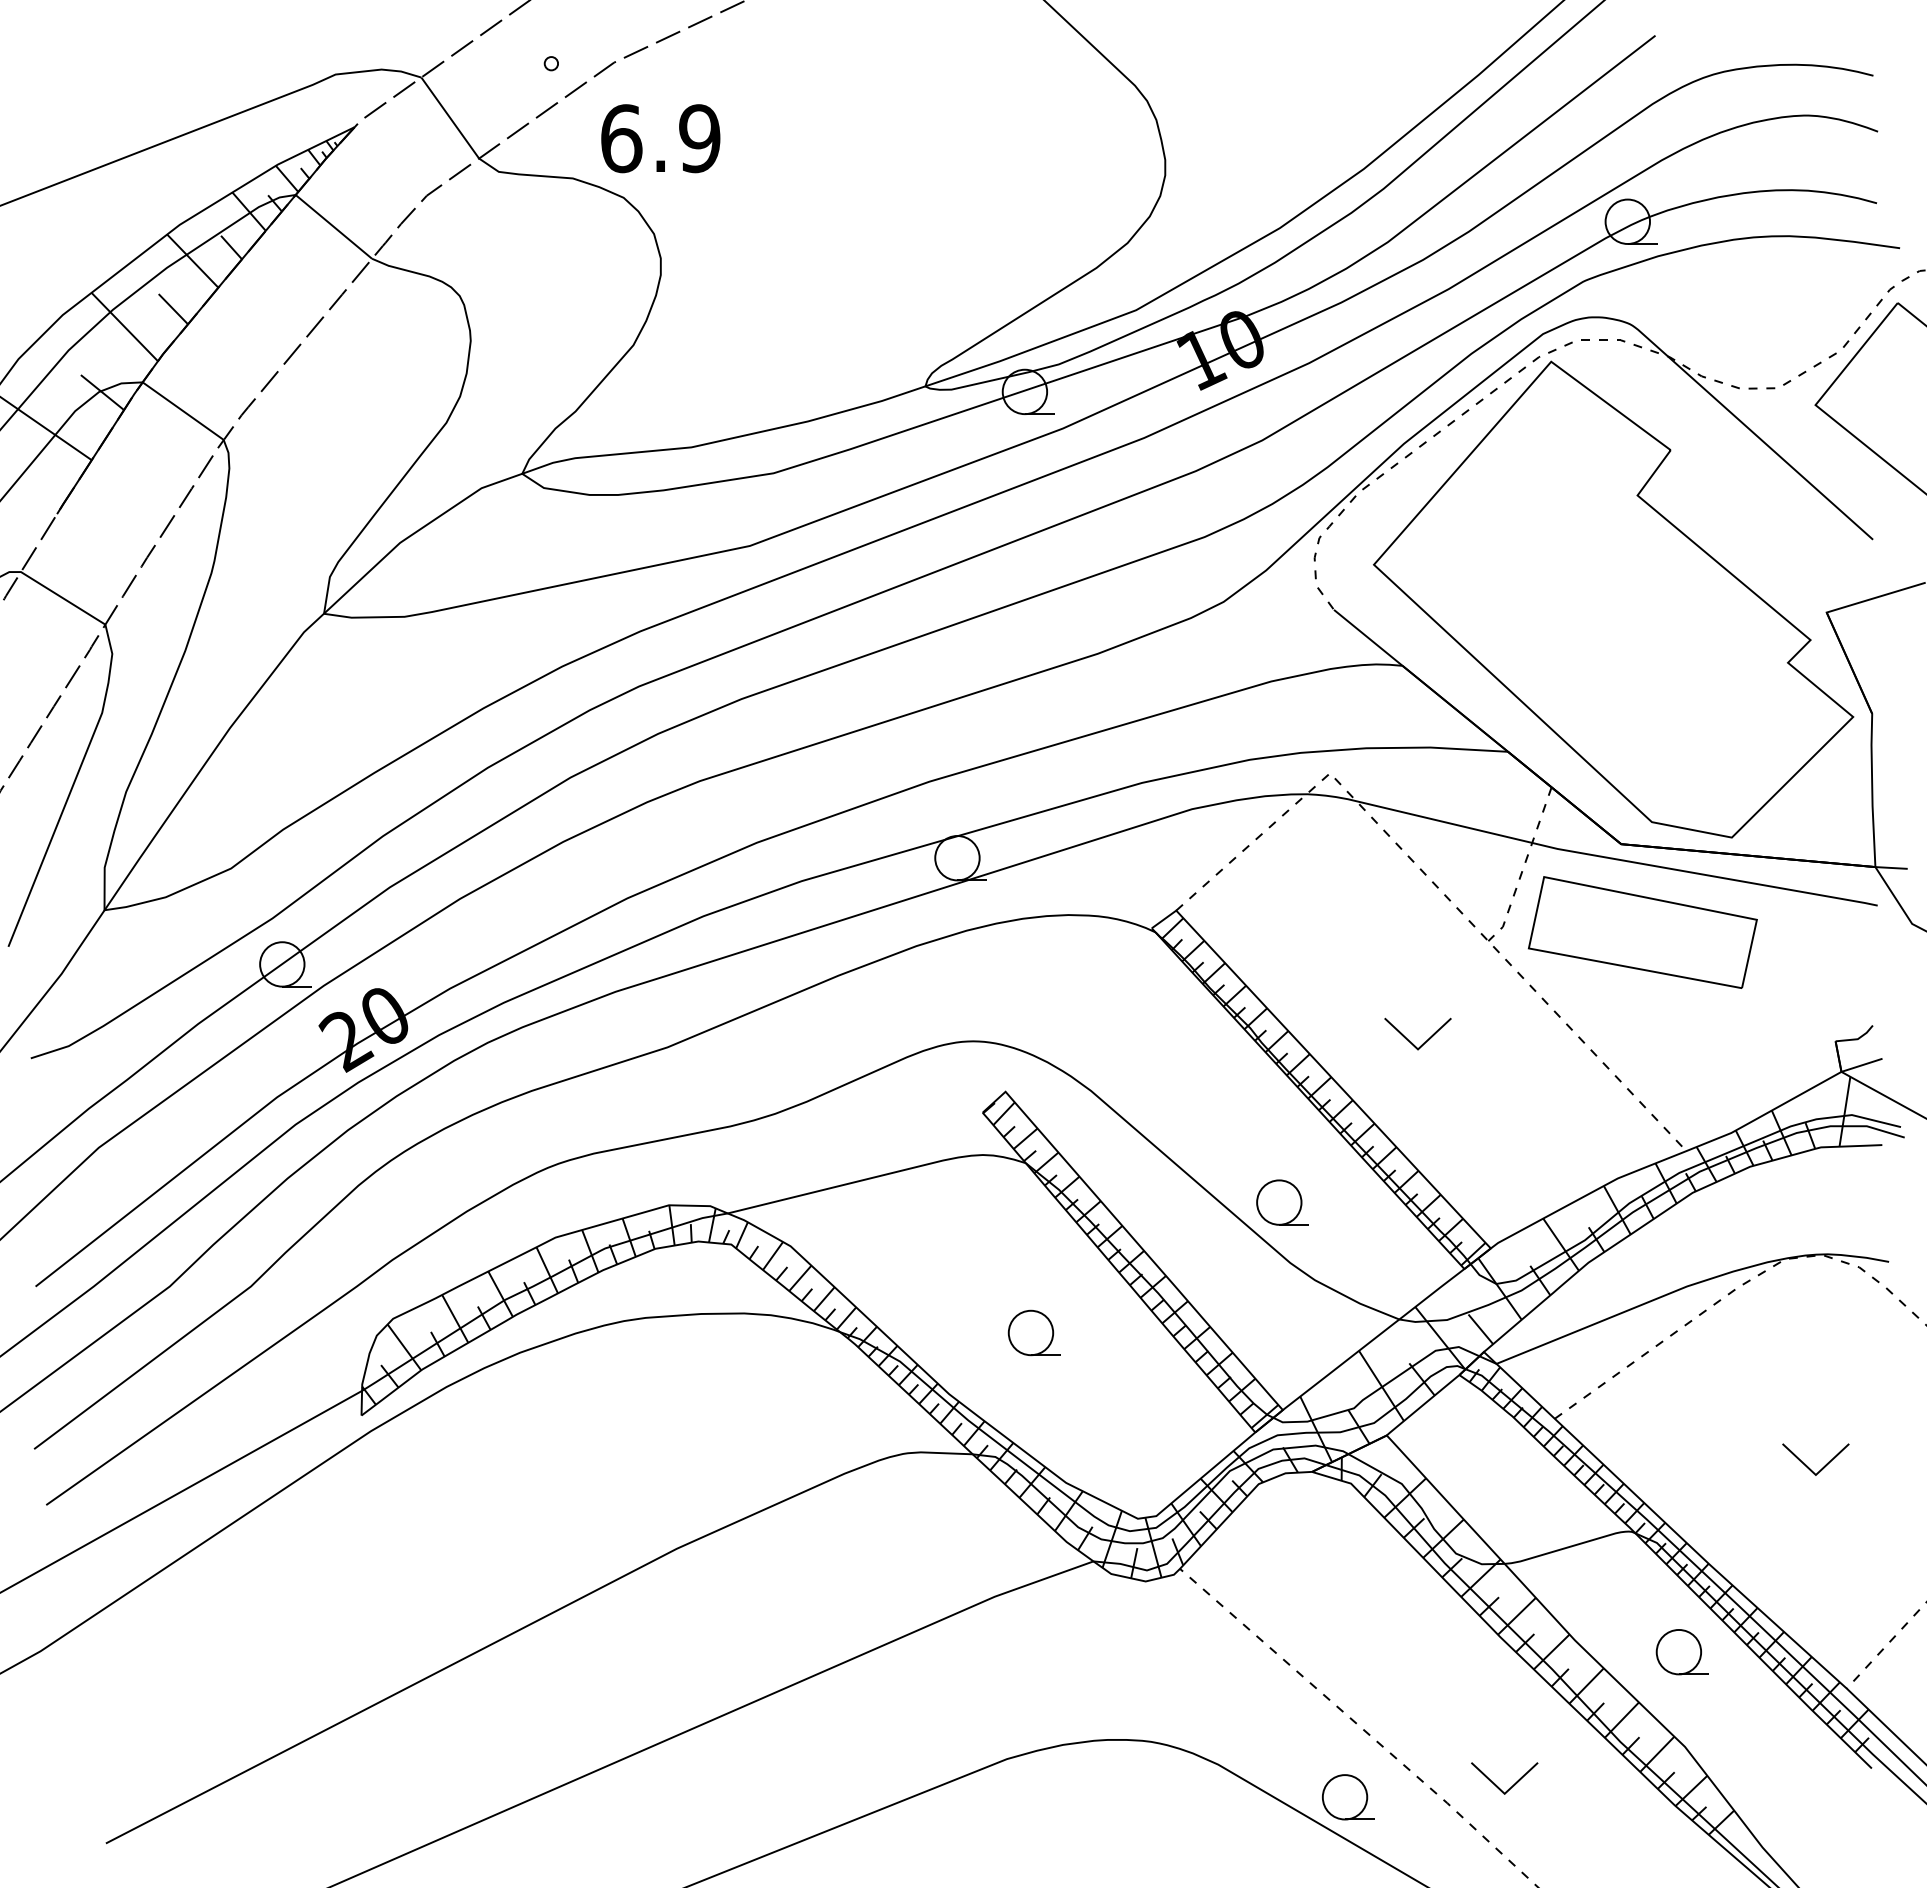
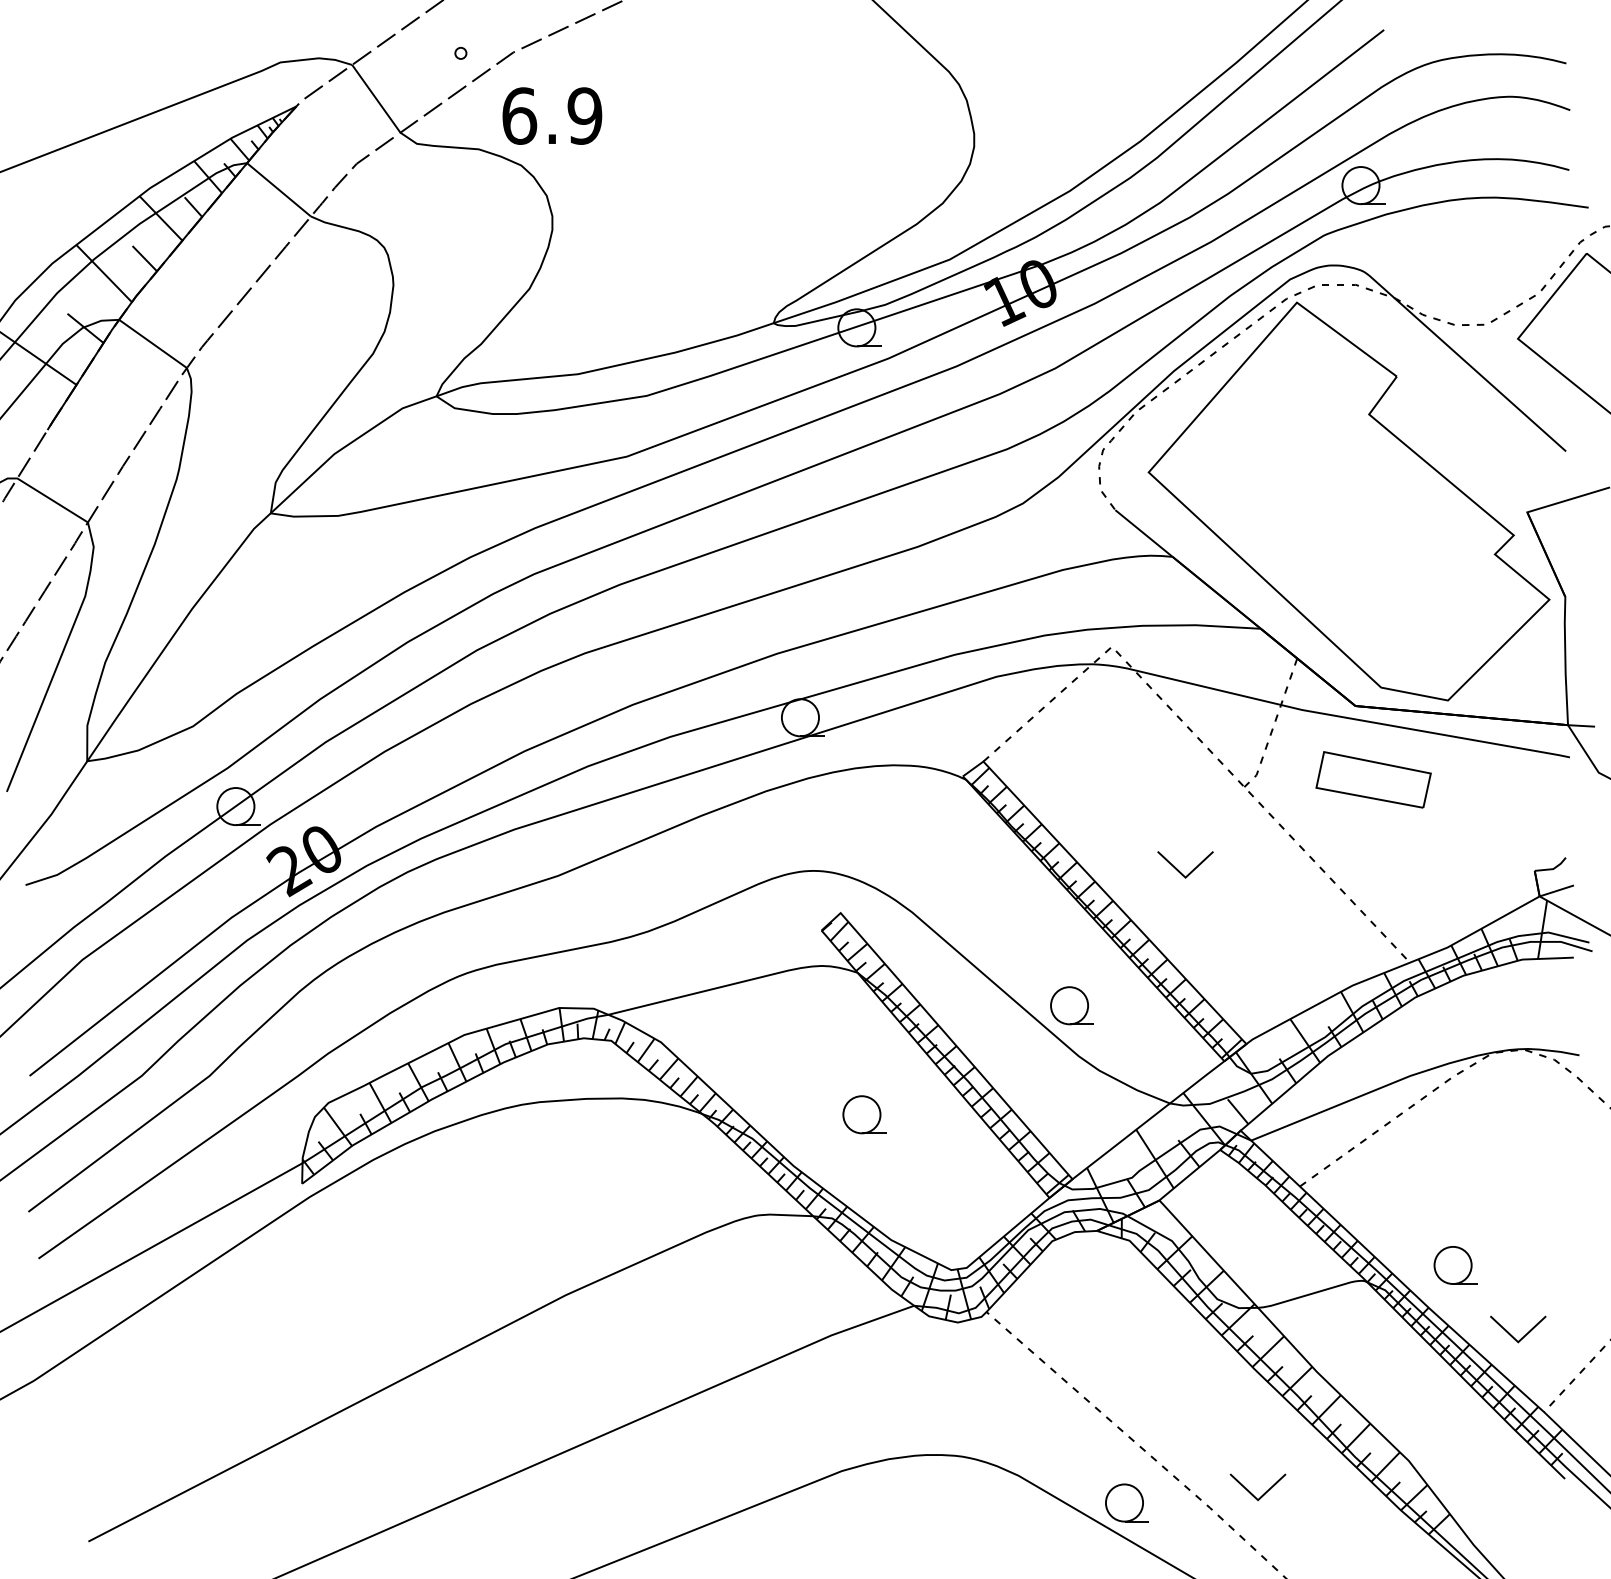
part: (1642, 932) -> (1373, 779), size x0.6
part: (1808, 1466) -> (1512, 1335), moved
part: (1681, 1652) -> (1455, 1265), moved

